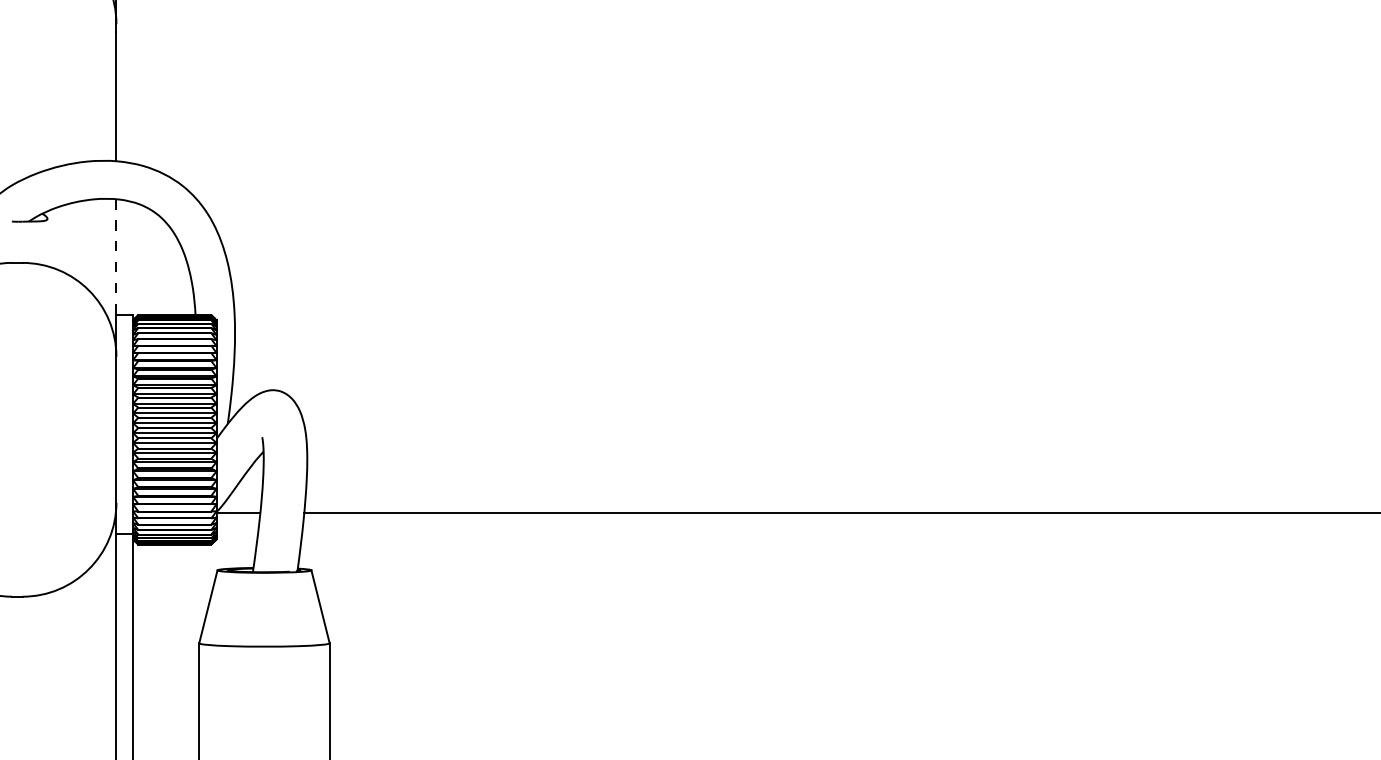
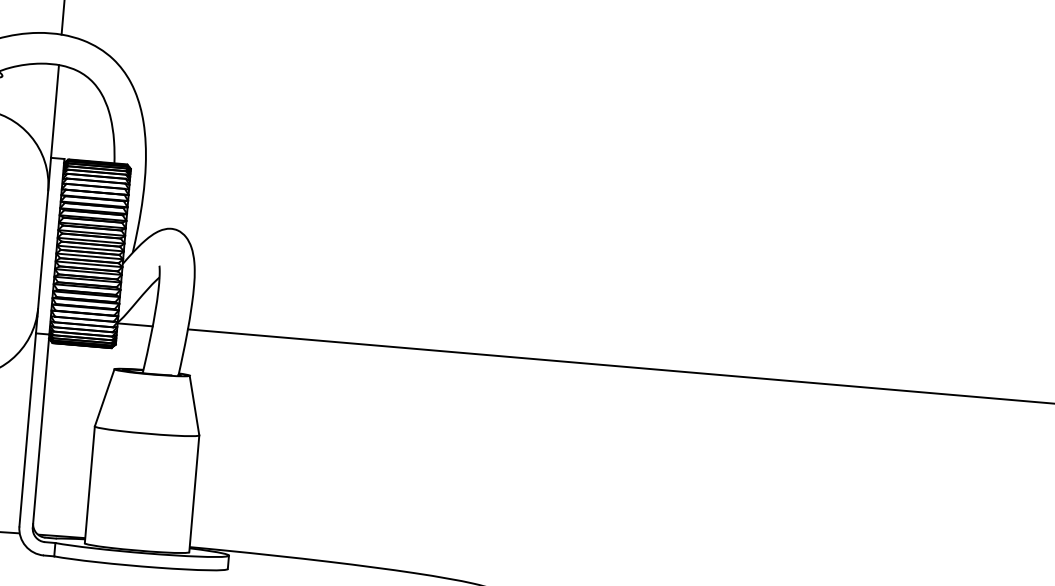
line: (116, 257) -> (55, 111), dashed -> solid

